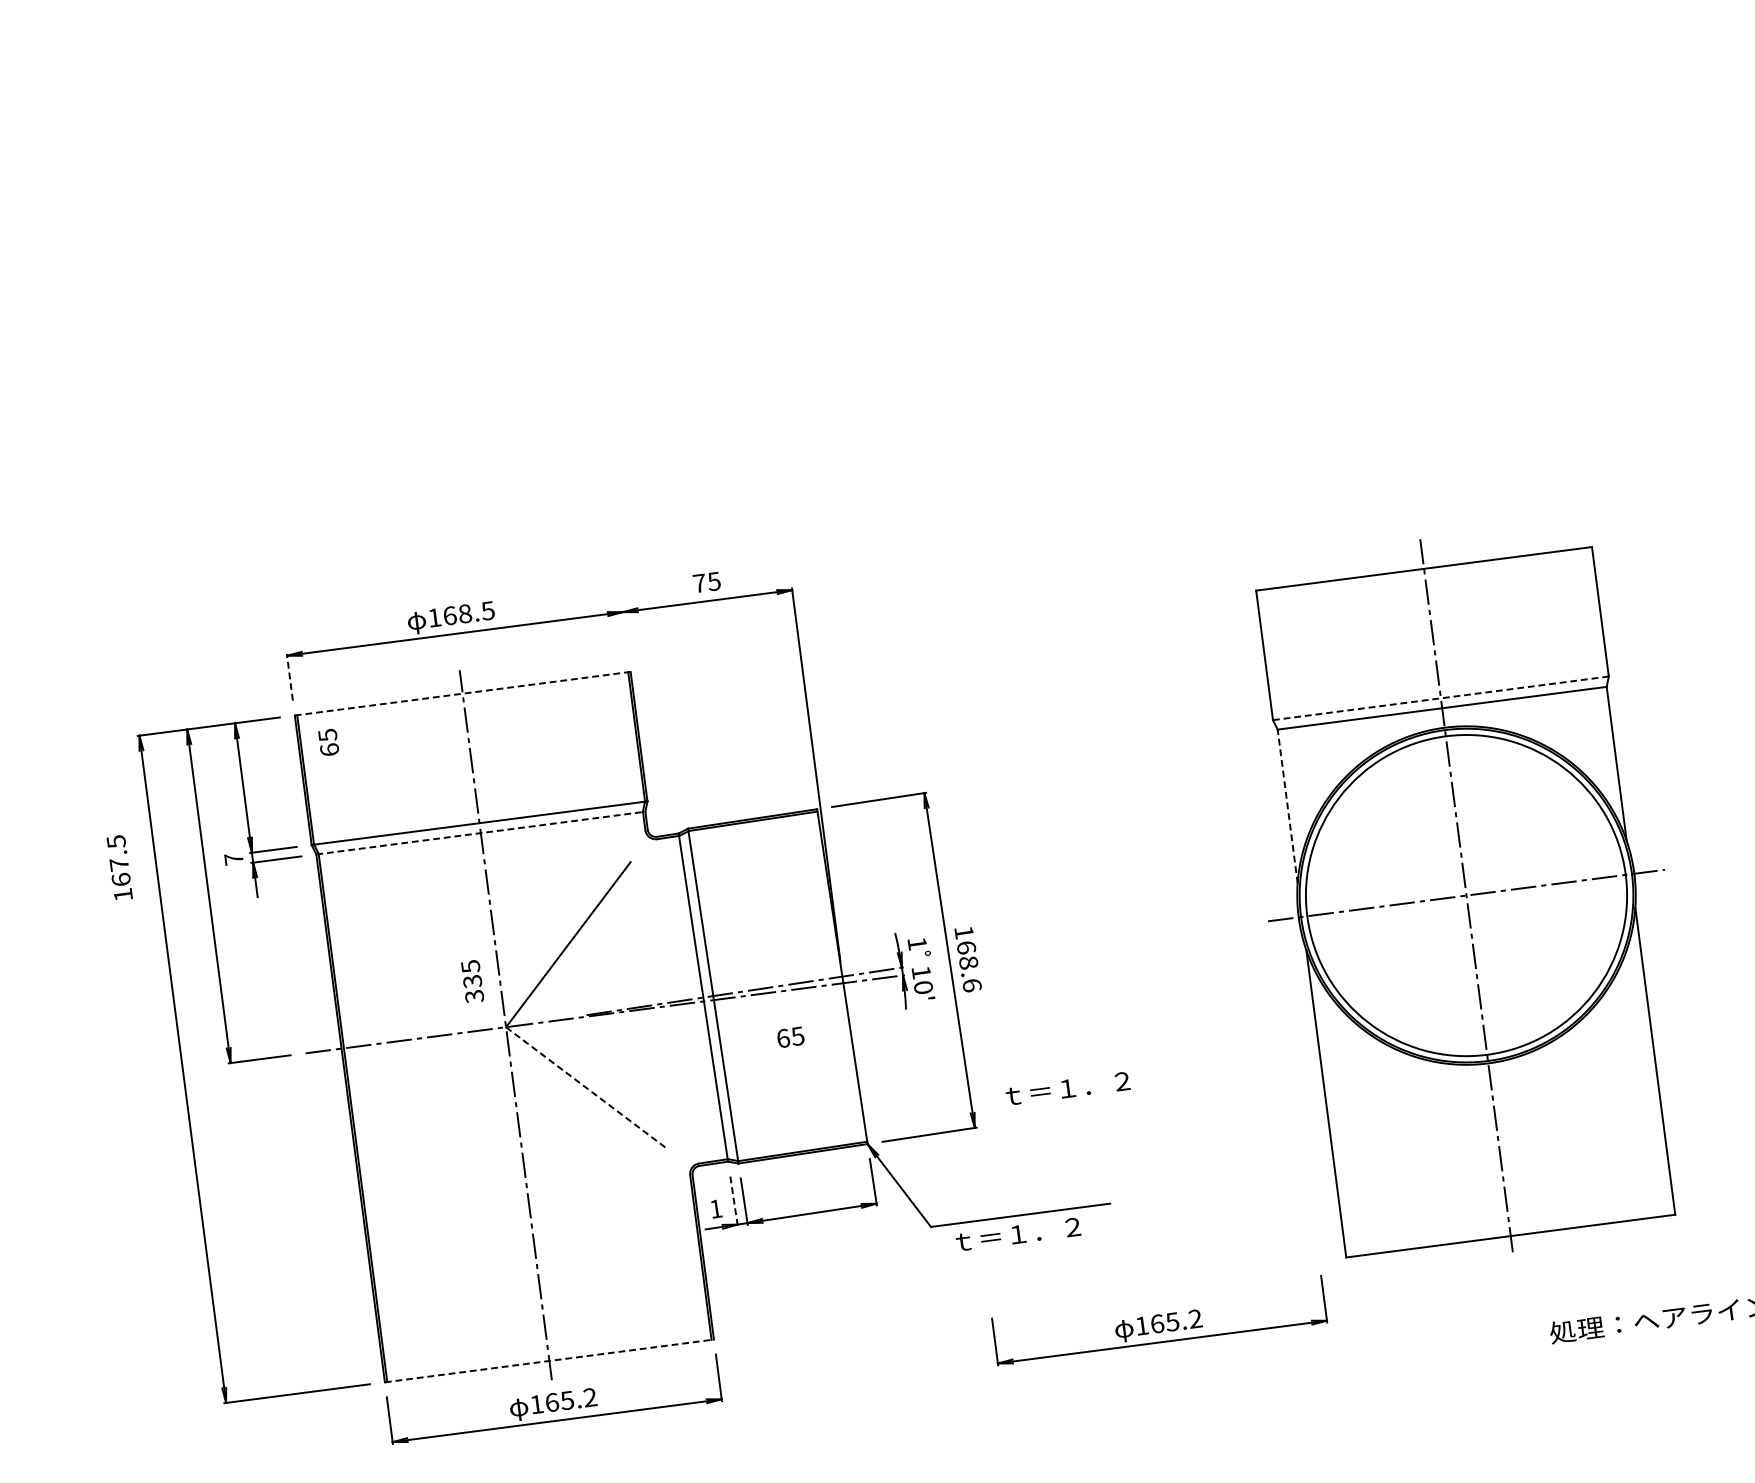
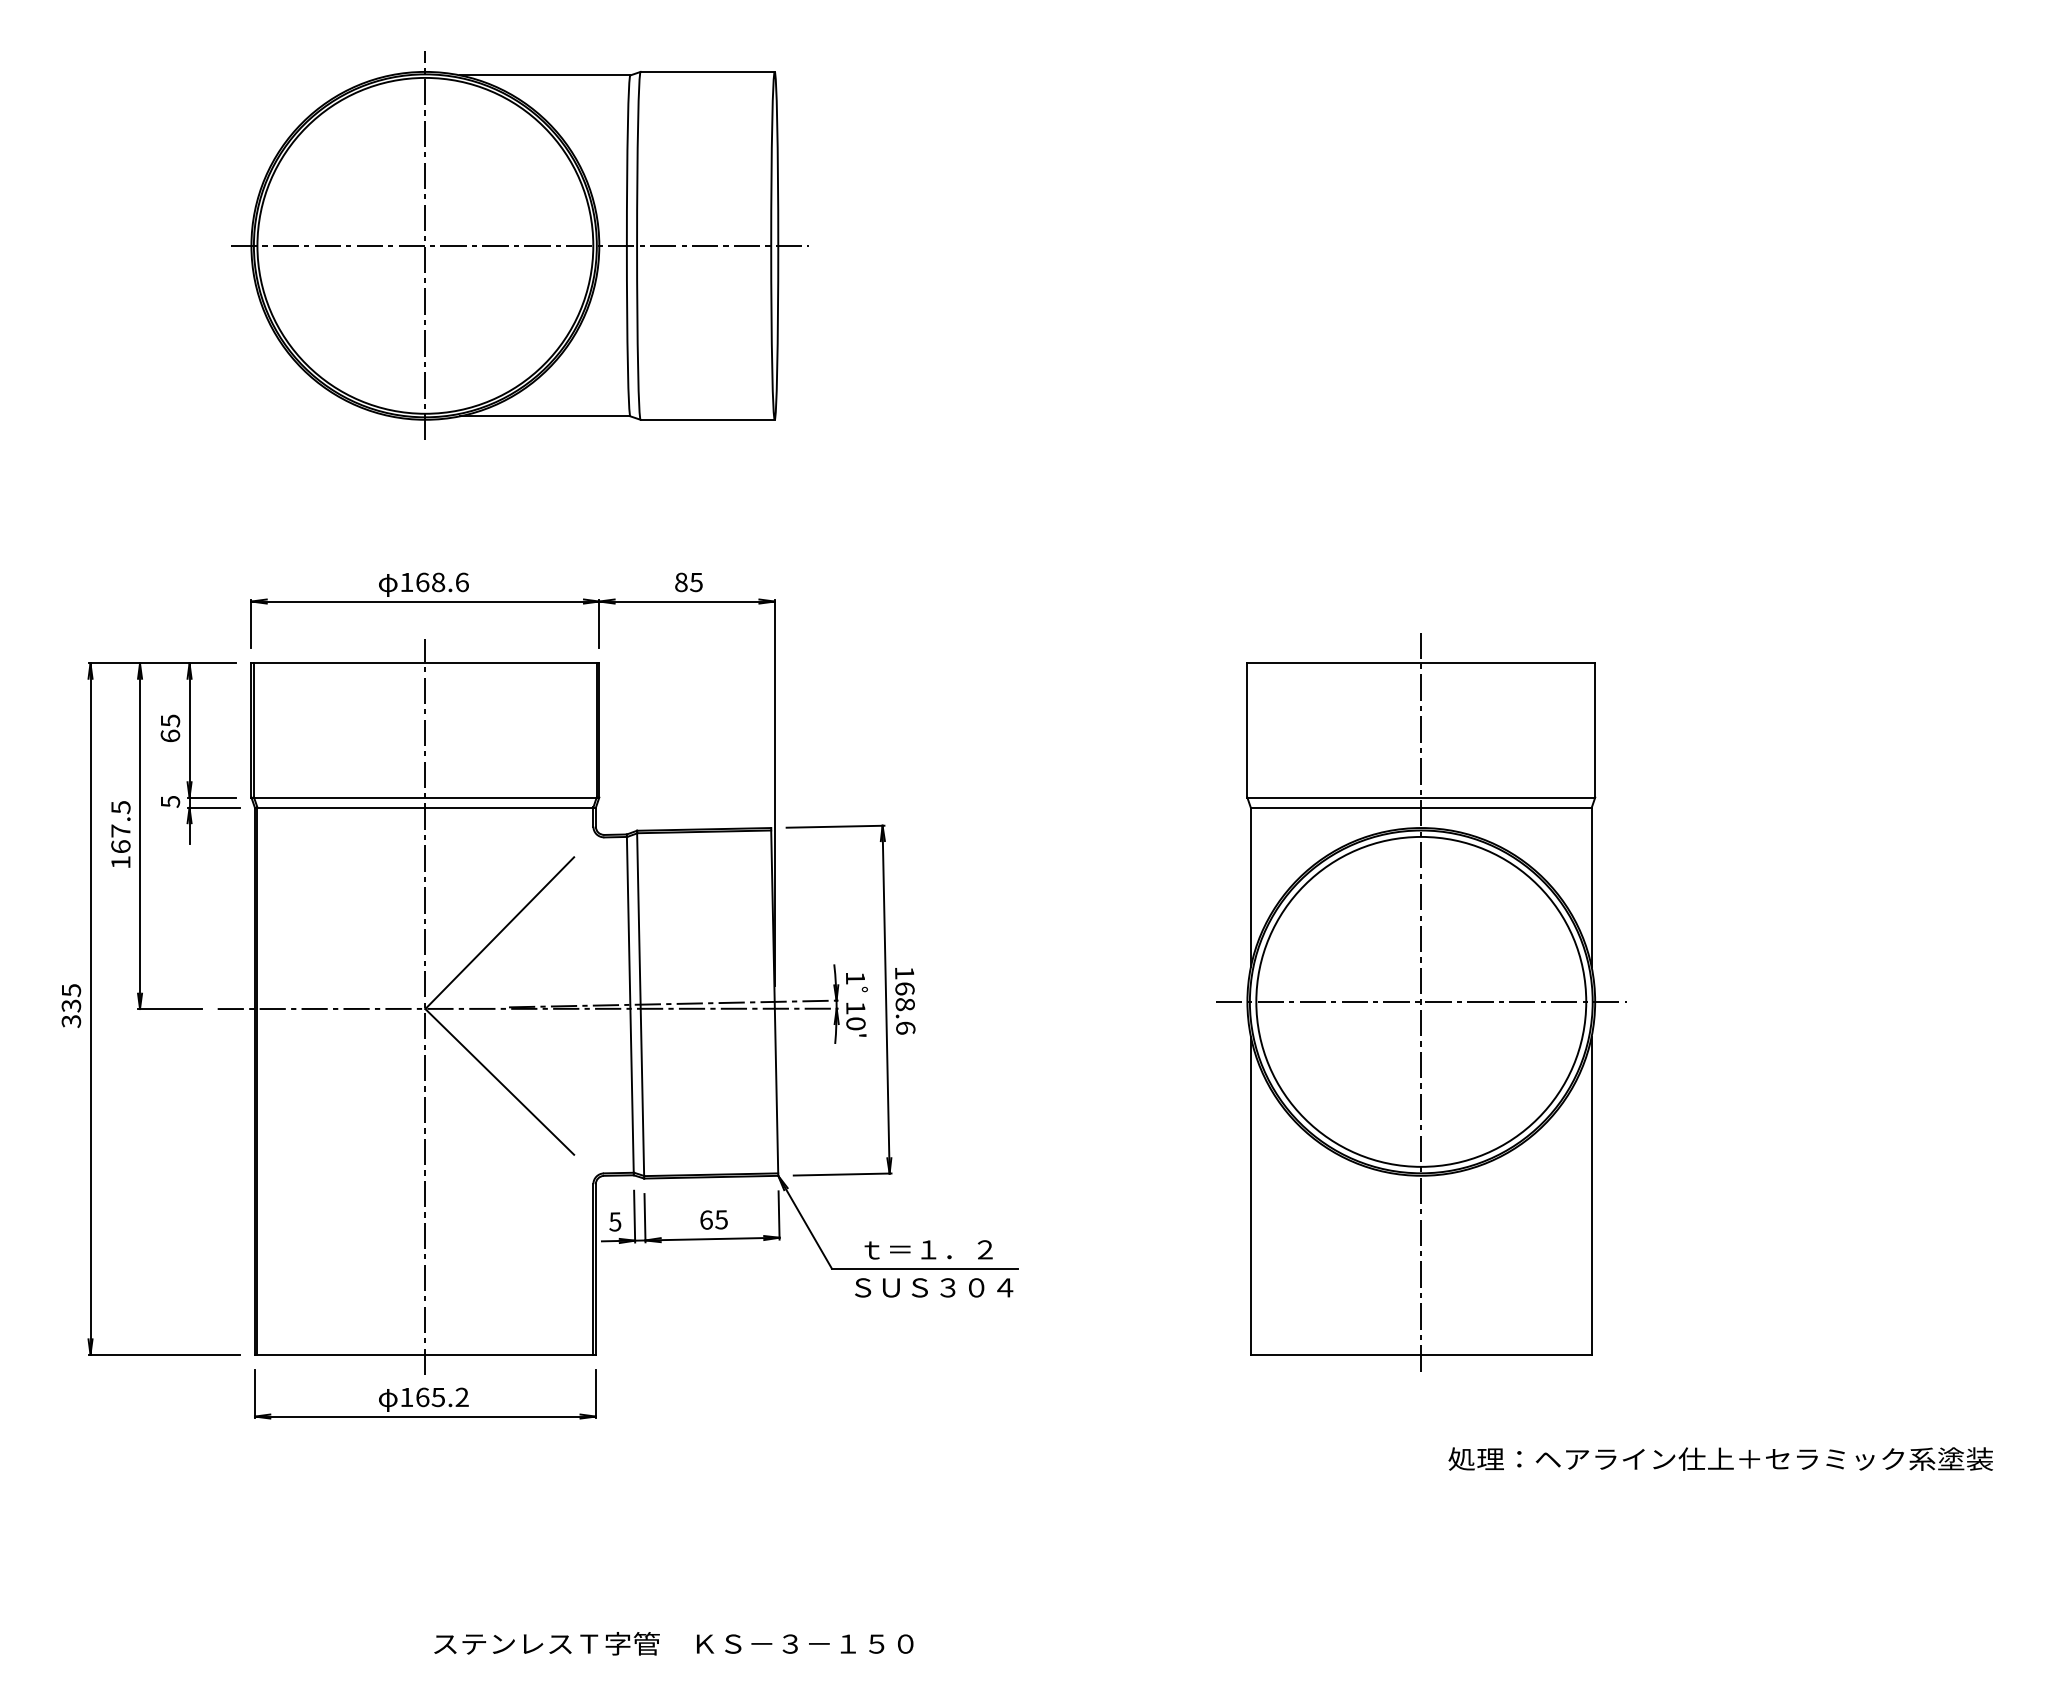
part: (501, 278) -> (519, 245), added
text: (699, 583) -> (681, 582), 75 -> 85
text: (487, 611) -> (461, 582), 168.5 -> 168.6
line: (625, 633) -> (599, 623), added
line: (289, 676) -> (251, 623), dashed -> solid
line: (462, 693) -> (425, 663), dashed -> solid
line: (1441, 698) -> (1421, 797), dashed -> solid
text: (328, 741) -> (170, 727), moved
line: (1287, 806) -> (1250, 887), dashed -> solid
line: (480, 832) -> (425, 807), dashed -> solid
text: (234, 858) -> (170, 801), 7 -> 5
text: (119, 867) -> (120, 834), moved
text: (472, 981) -> (71, 1005), moved
text: (790, 1037) -> (713, 1219), moved
line: (587, 1088) -> (500, 1082), dashed -> solid
text: (1067, 1088) -> (928, 1249), moved
line: (733, 1201) -> (634, 1216), dashed -> solid
text: (716, 1208) -> (615, 1221), 1 -> 5
text: (1032, 1232) -> (934, 1287), ｔ＝１．２ -> ＳＵＳ３０４
part: (1159, 1320) -> (1052, 1394), removed
line: (549, 1360) -> (425, 1354), dashed -> solid

